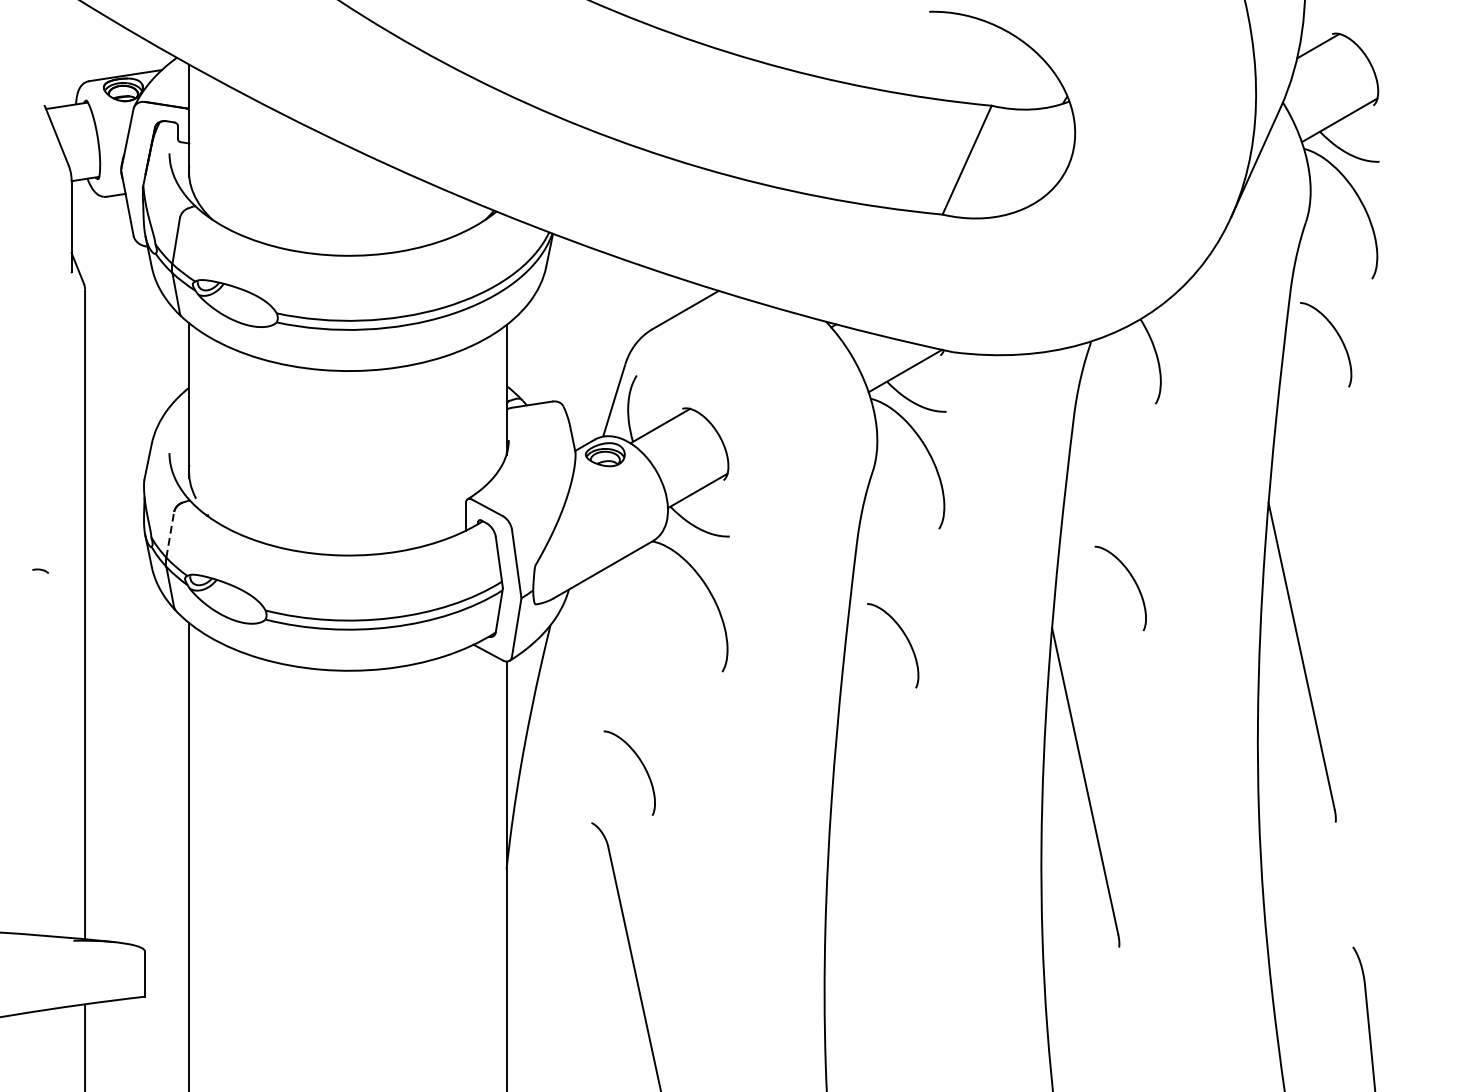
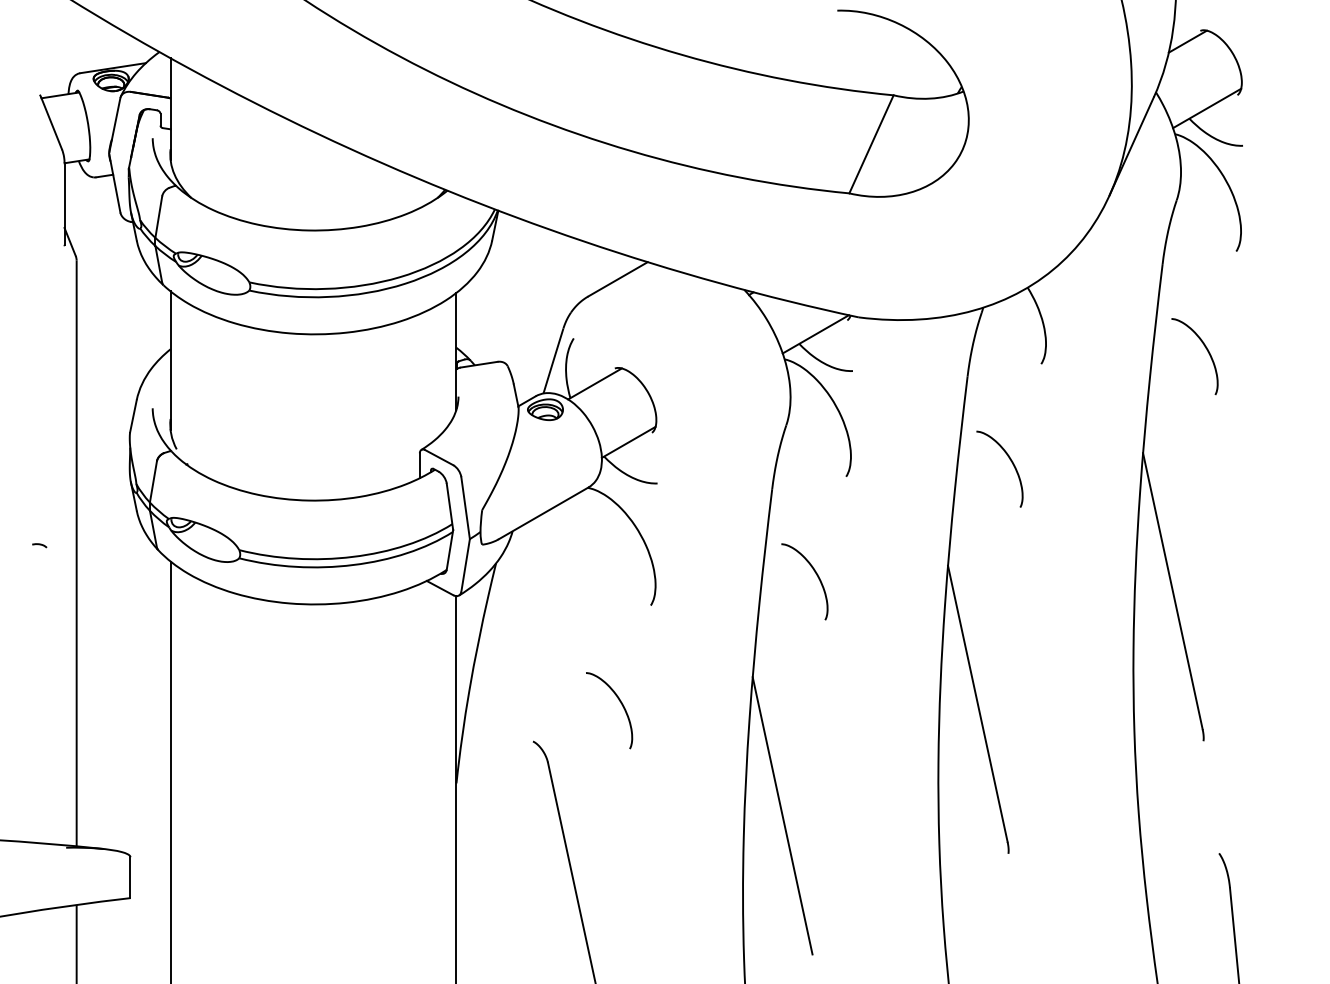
curve: (1338, 337) -> (1206, 350), moved
line: (170, 534) -> (153, 481), dashed -> solid
curve: (40, 570) -> (39, 545), moved
curve: (1132, 579) -> (1010, 461), moved
curve: (643, 767) -> (621, 705), moved
line: (868, 905) -> (782, 815), added

